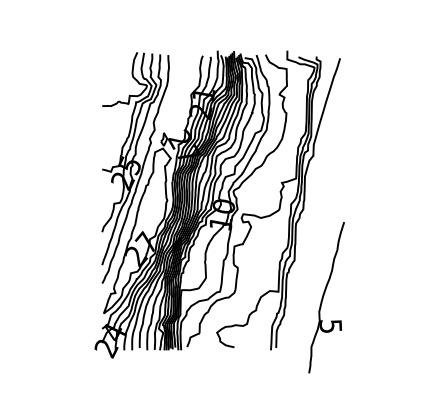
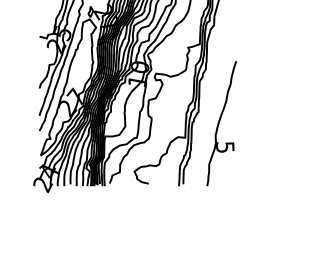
part: (326, 297) -> (221, 123), moved

